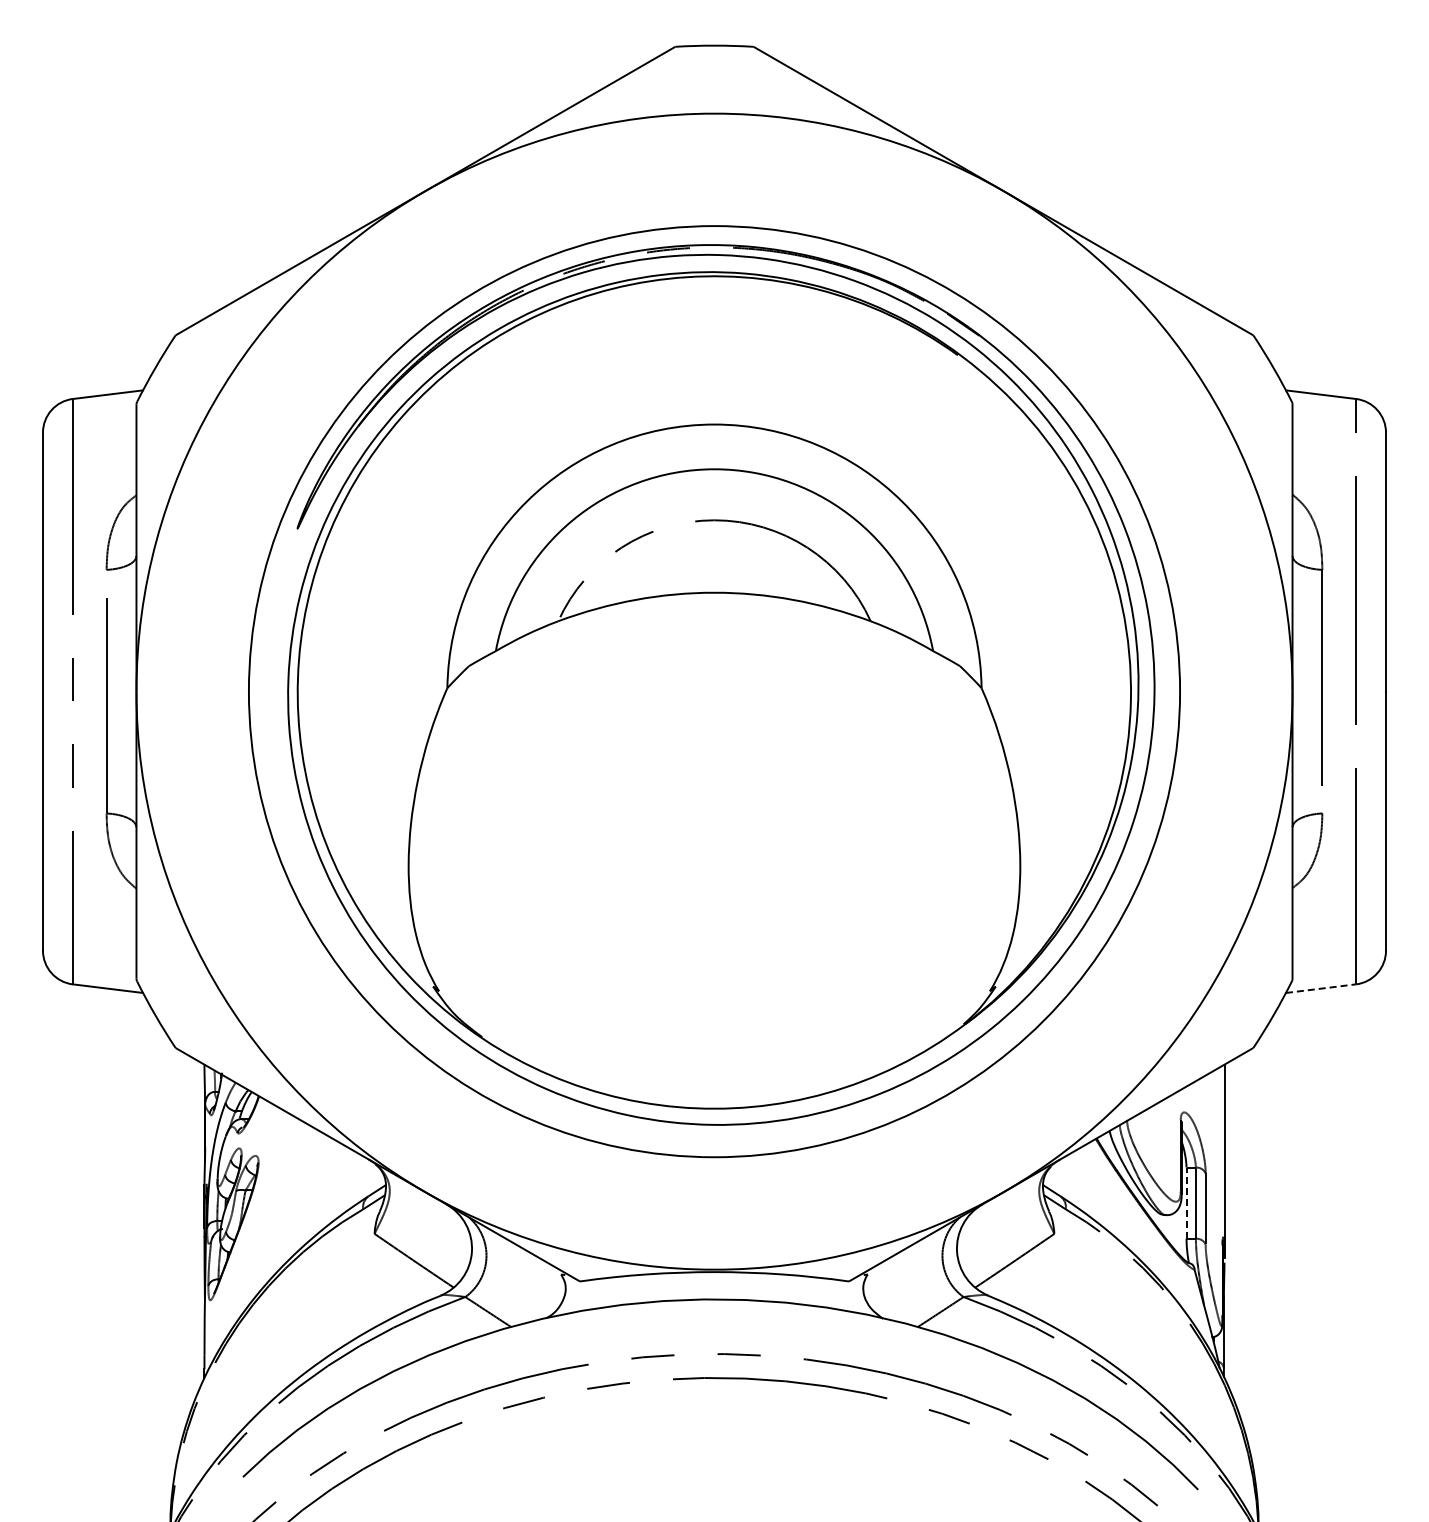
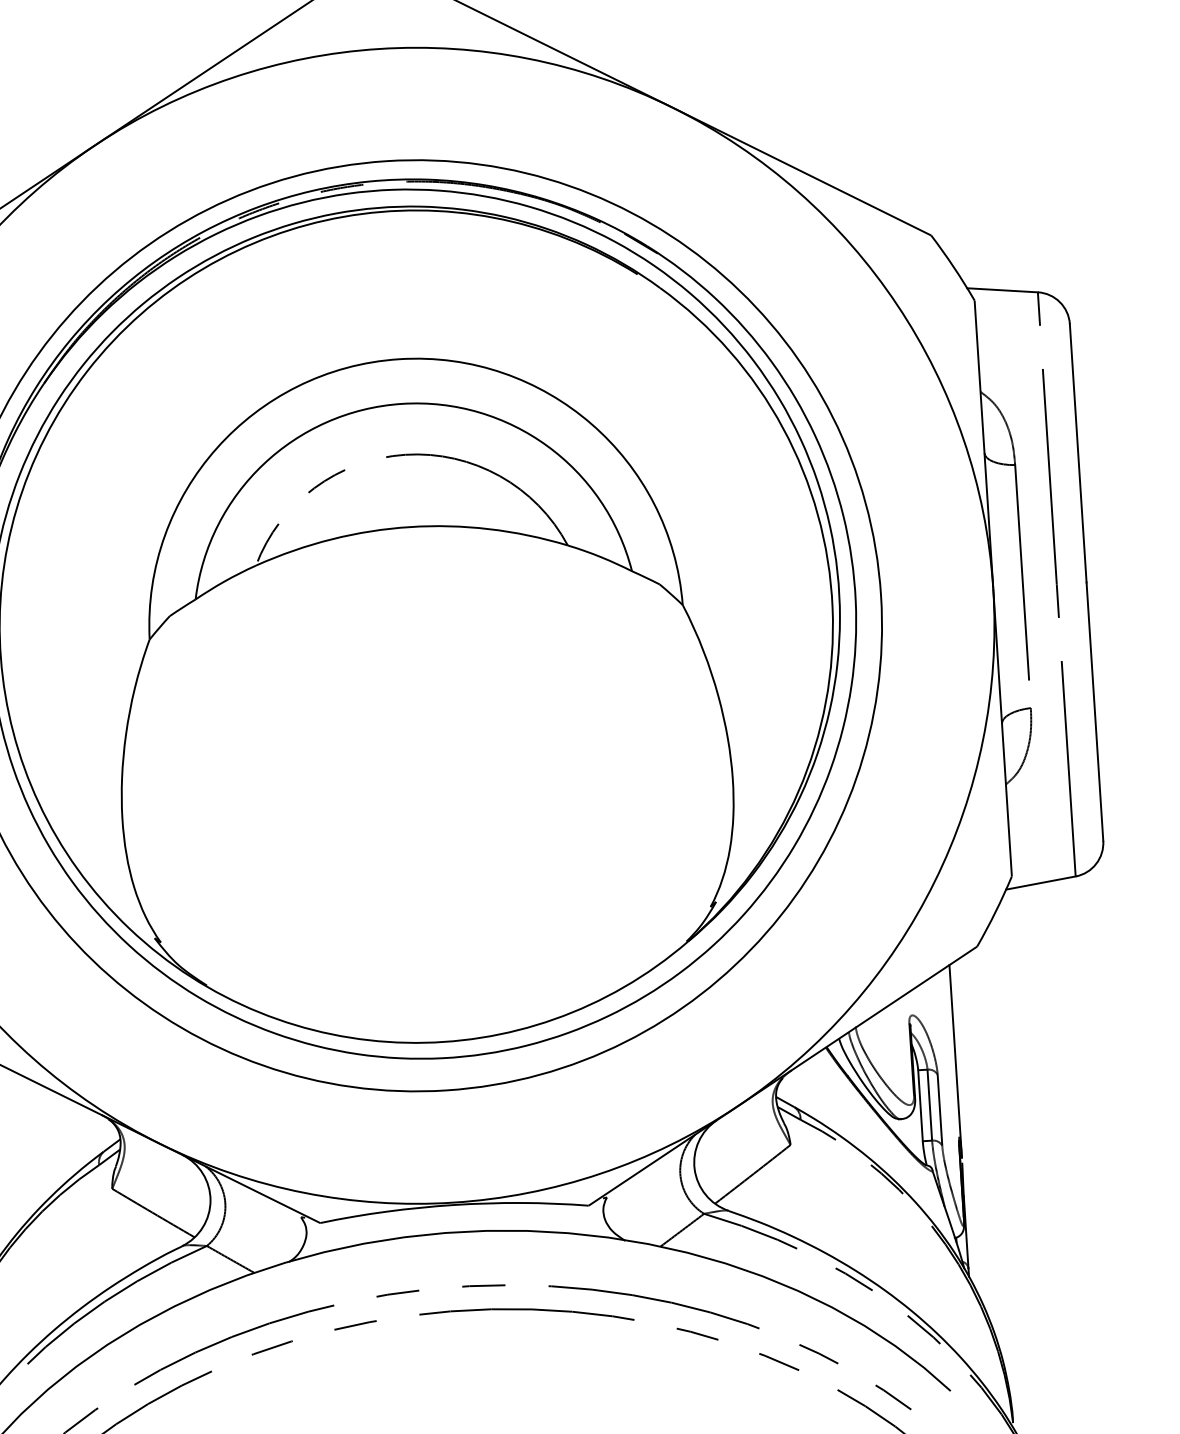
line: (1321, 988) -> (1041, 882), dashed -> solid
line: (1186, 1203) -> (920, 1106), dashed -> solid

